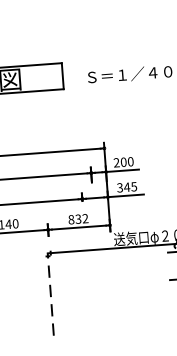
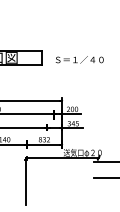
line: (50, 293) -> (25, 180), dashed -> solid

